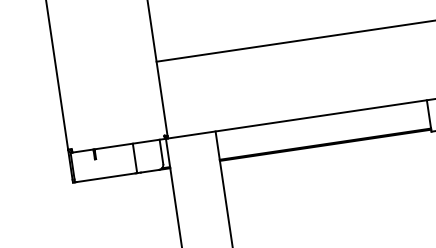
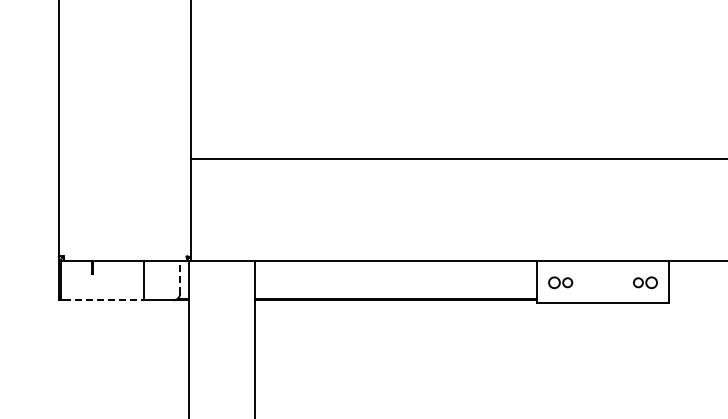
line: (161, 151) -> (180, 276), solid -> dashed
line: (106, 177) -> (103, 300), solid -> dashed

